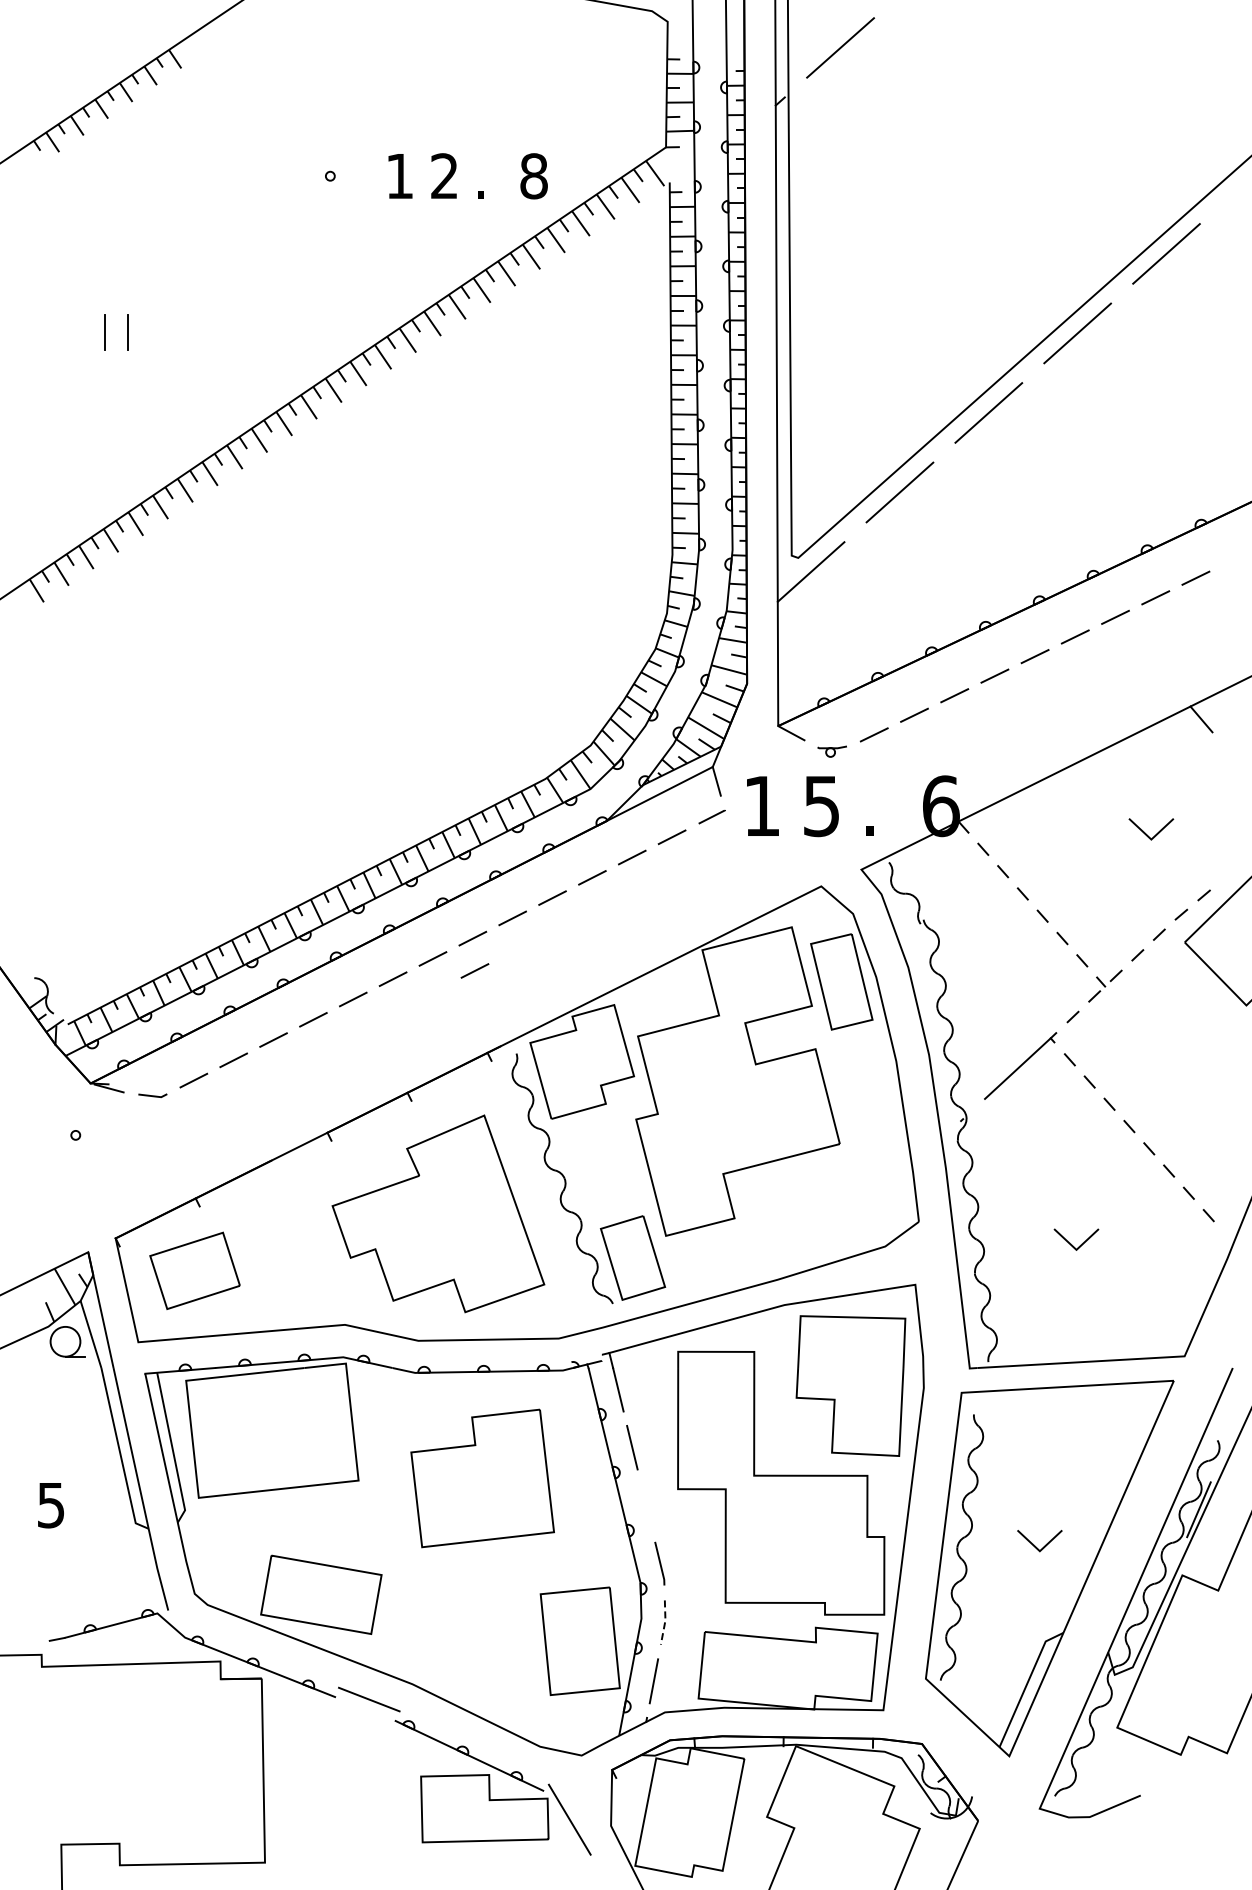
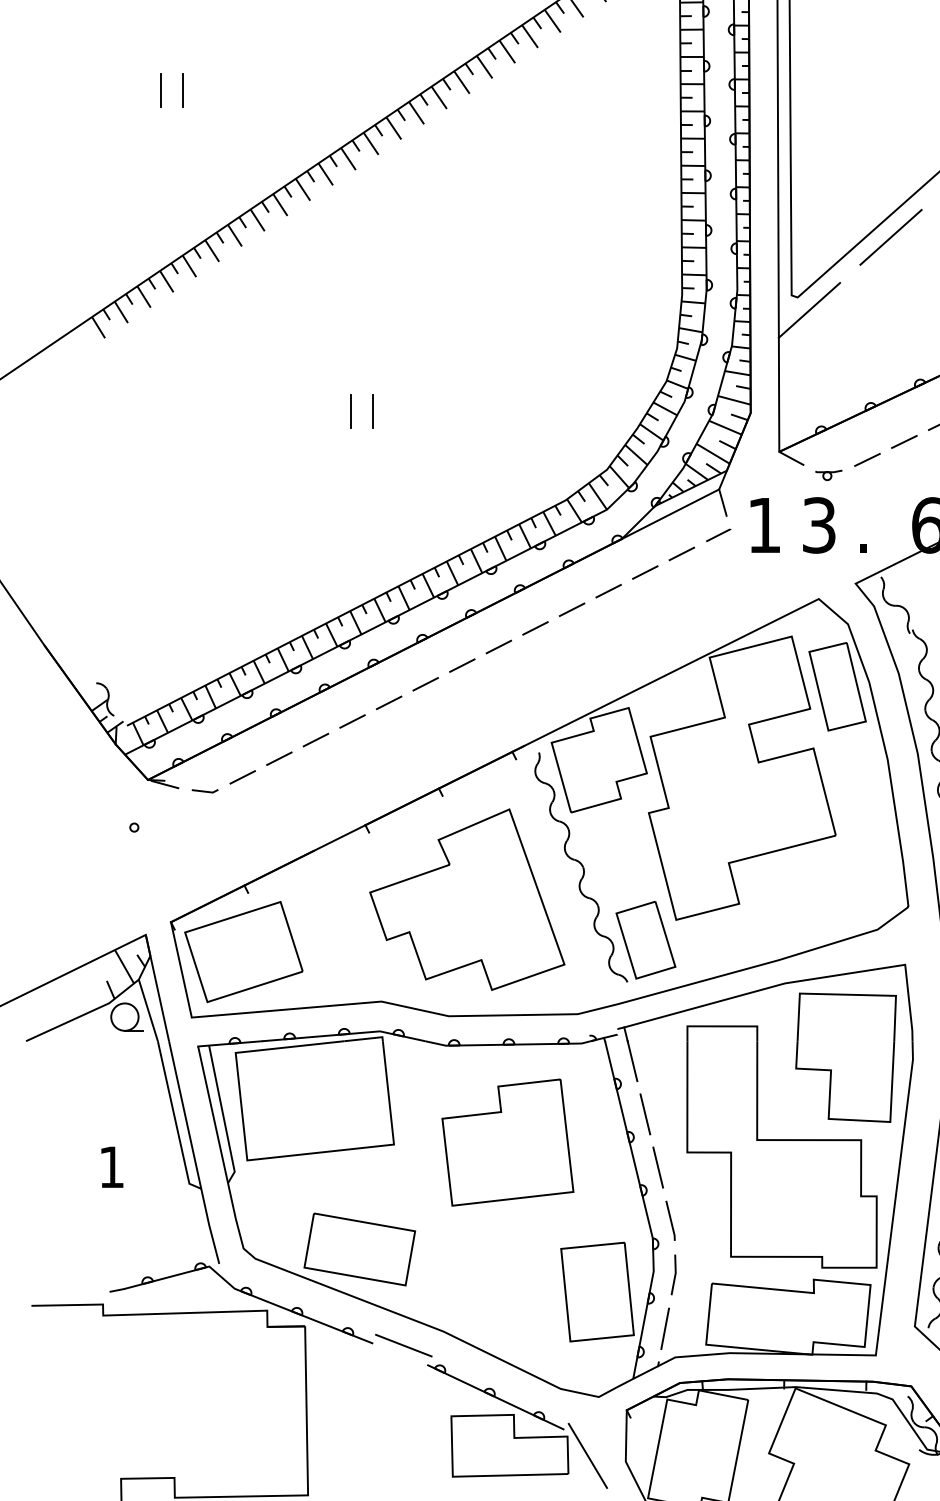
line: (311, 682) -> (350, 411), added
line: (335, 682) -> (372, 411), added
text: (821, 805) -> (819, 524), 5 -> 3
line: (474, 970) -> (500, 676), removed
part: (194, 1270) -> (243, 951), size x1.43
text: (50, 1505) -> (111, 1167), 5 -> 1
line: (646, 1505) -> (658, 1167), added
line: (665, 1622) -> (675, 1274), dashed -> solid

